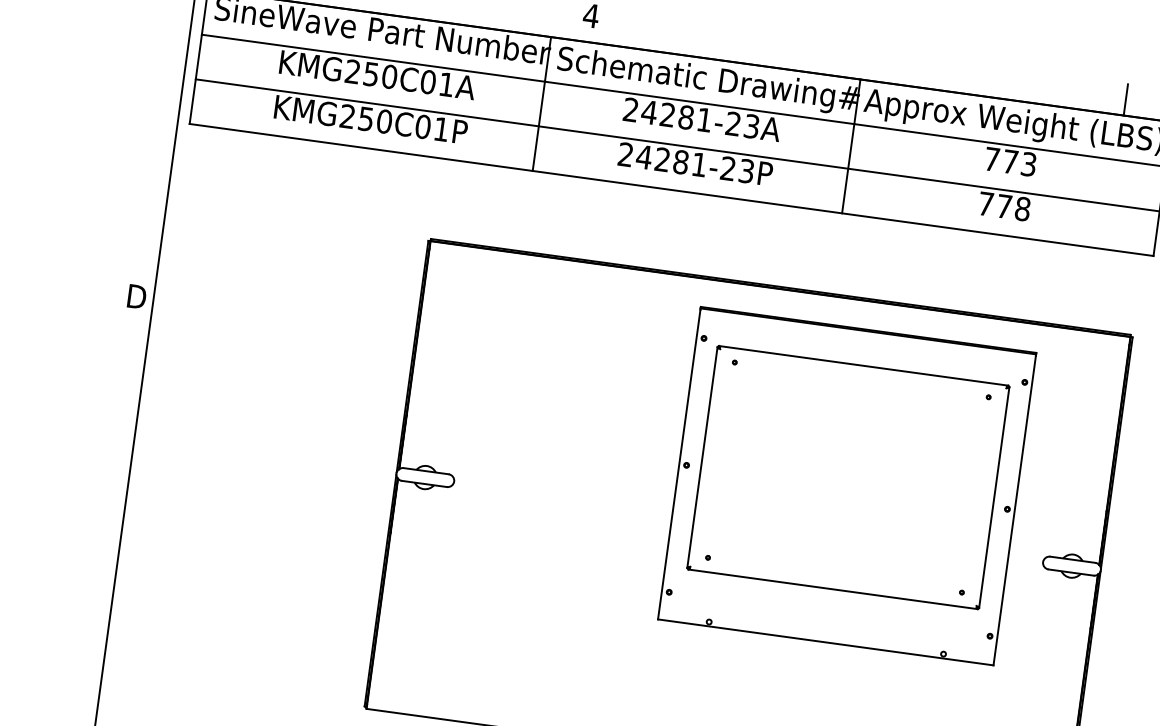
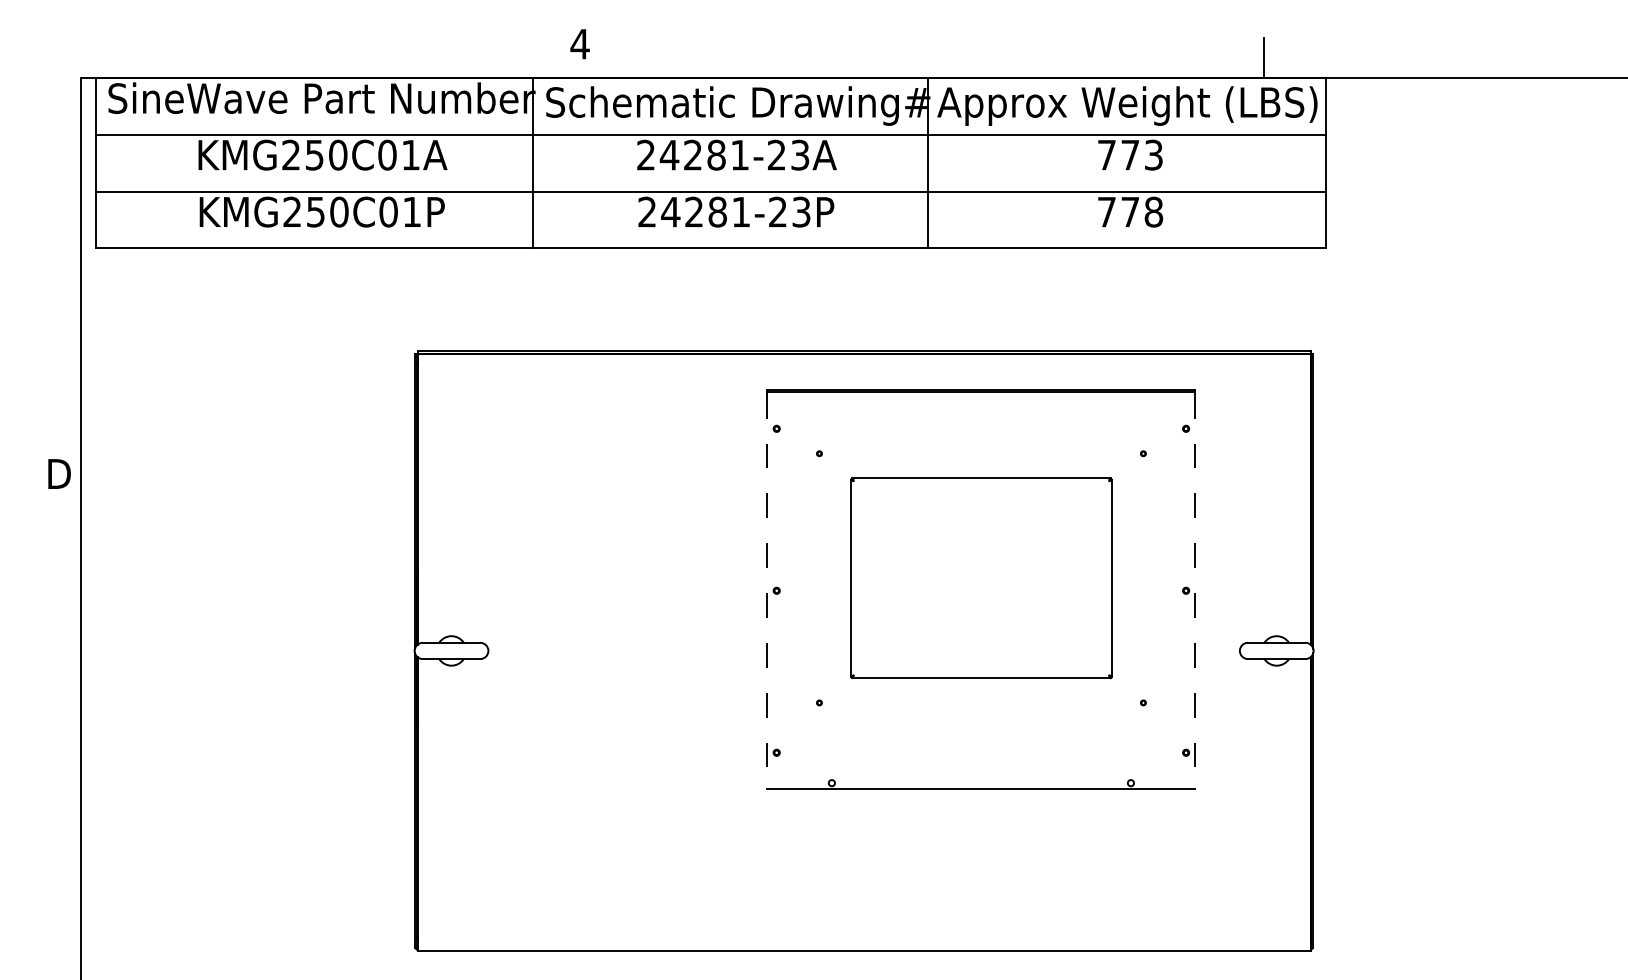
line: (679, 464) -> (767, 591), solid -> dashed
part: (848, 476) -> (981, 577), size x0.7
line: (1014, 510) -> (1195, 591), solid -> dashed

